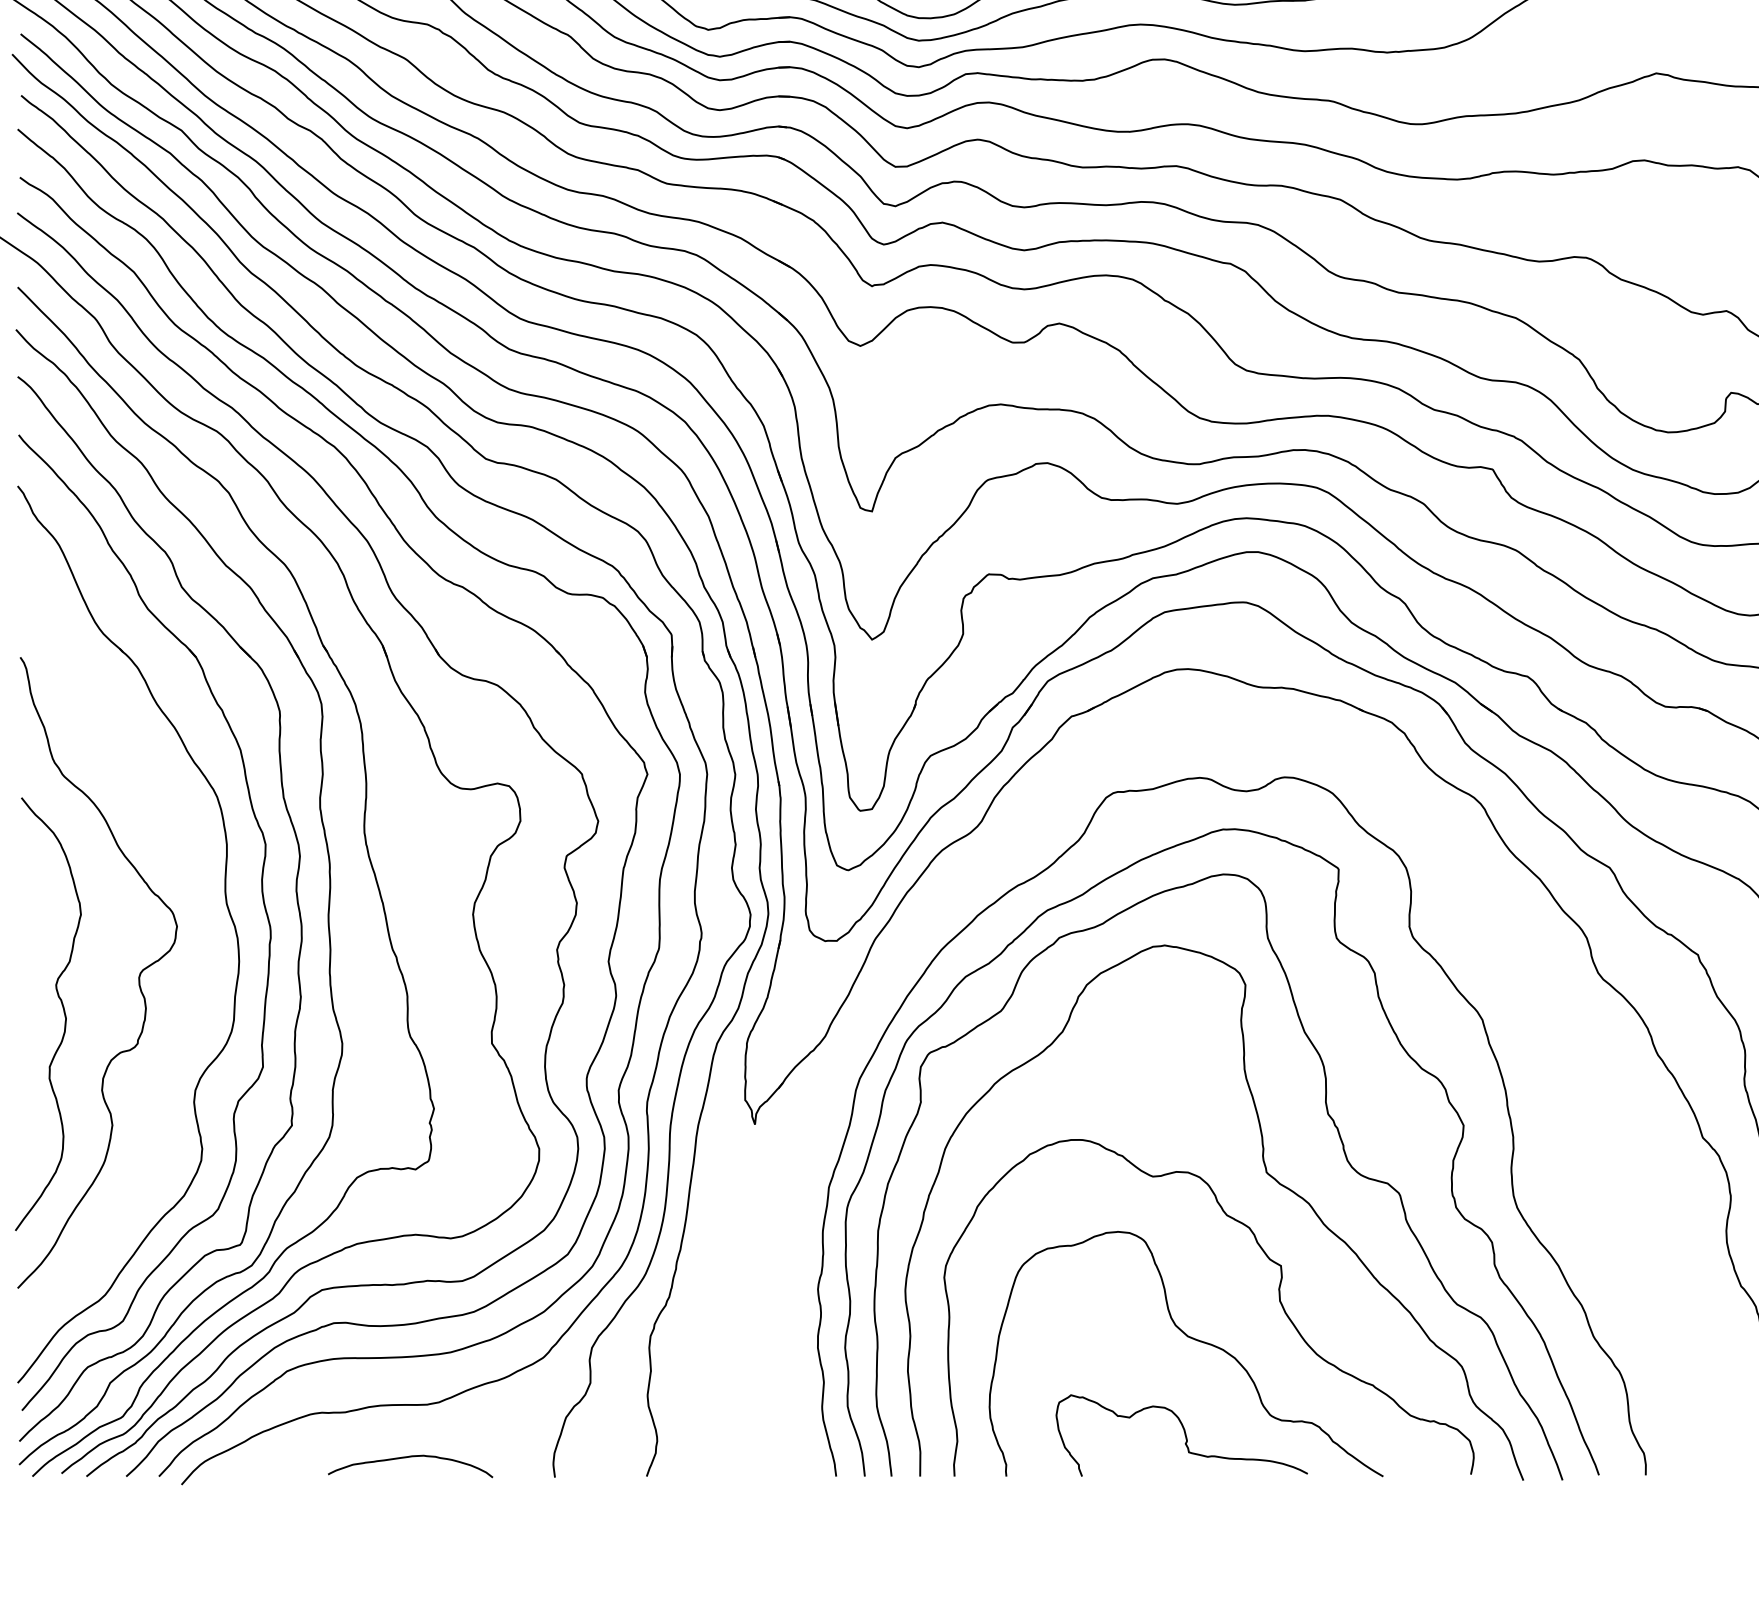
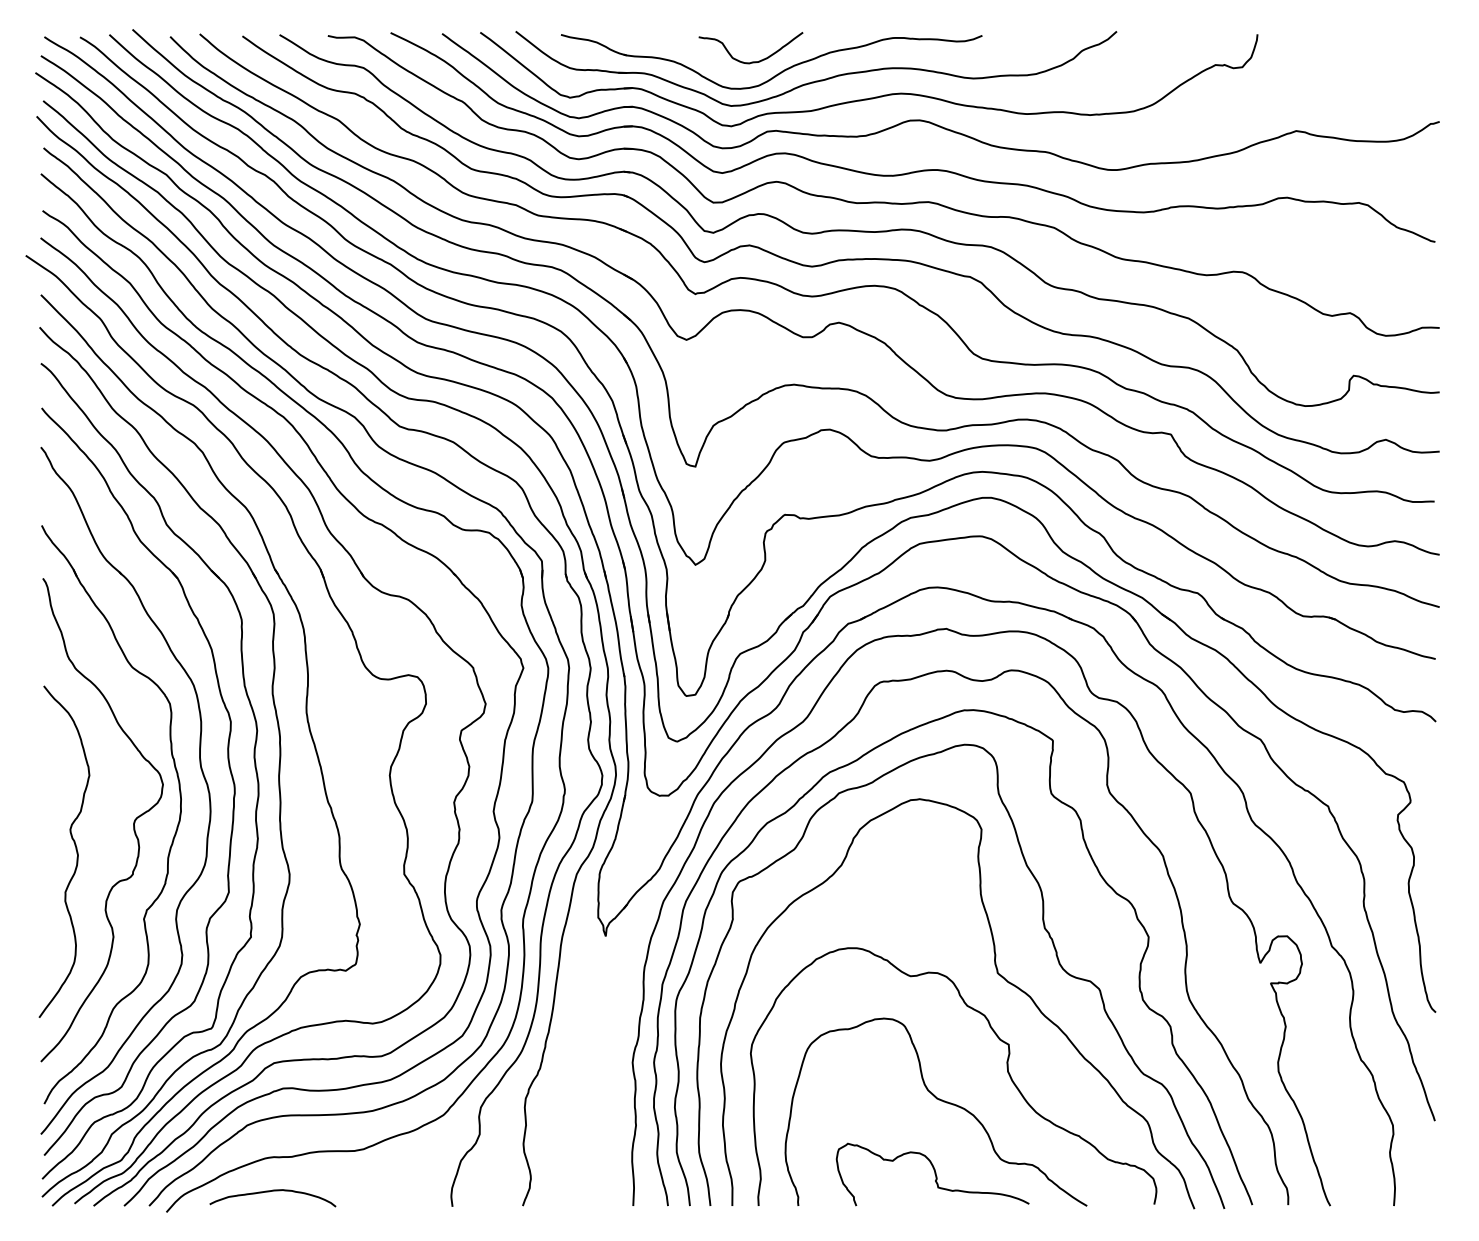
curve: (1469, 892) -> (1153, 758), added
part: (189, 996) -> (172, 838), added
curve: (406, 1458) -> (269, 1192), moved

